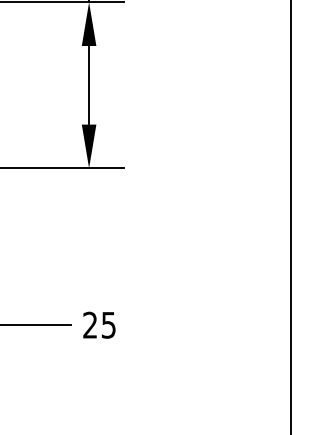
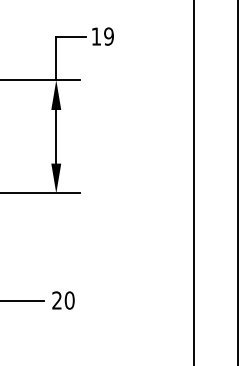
text: (108, 325) -> (69, 300), 25 -> 20

